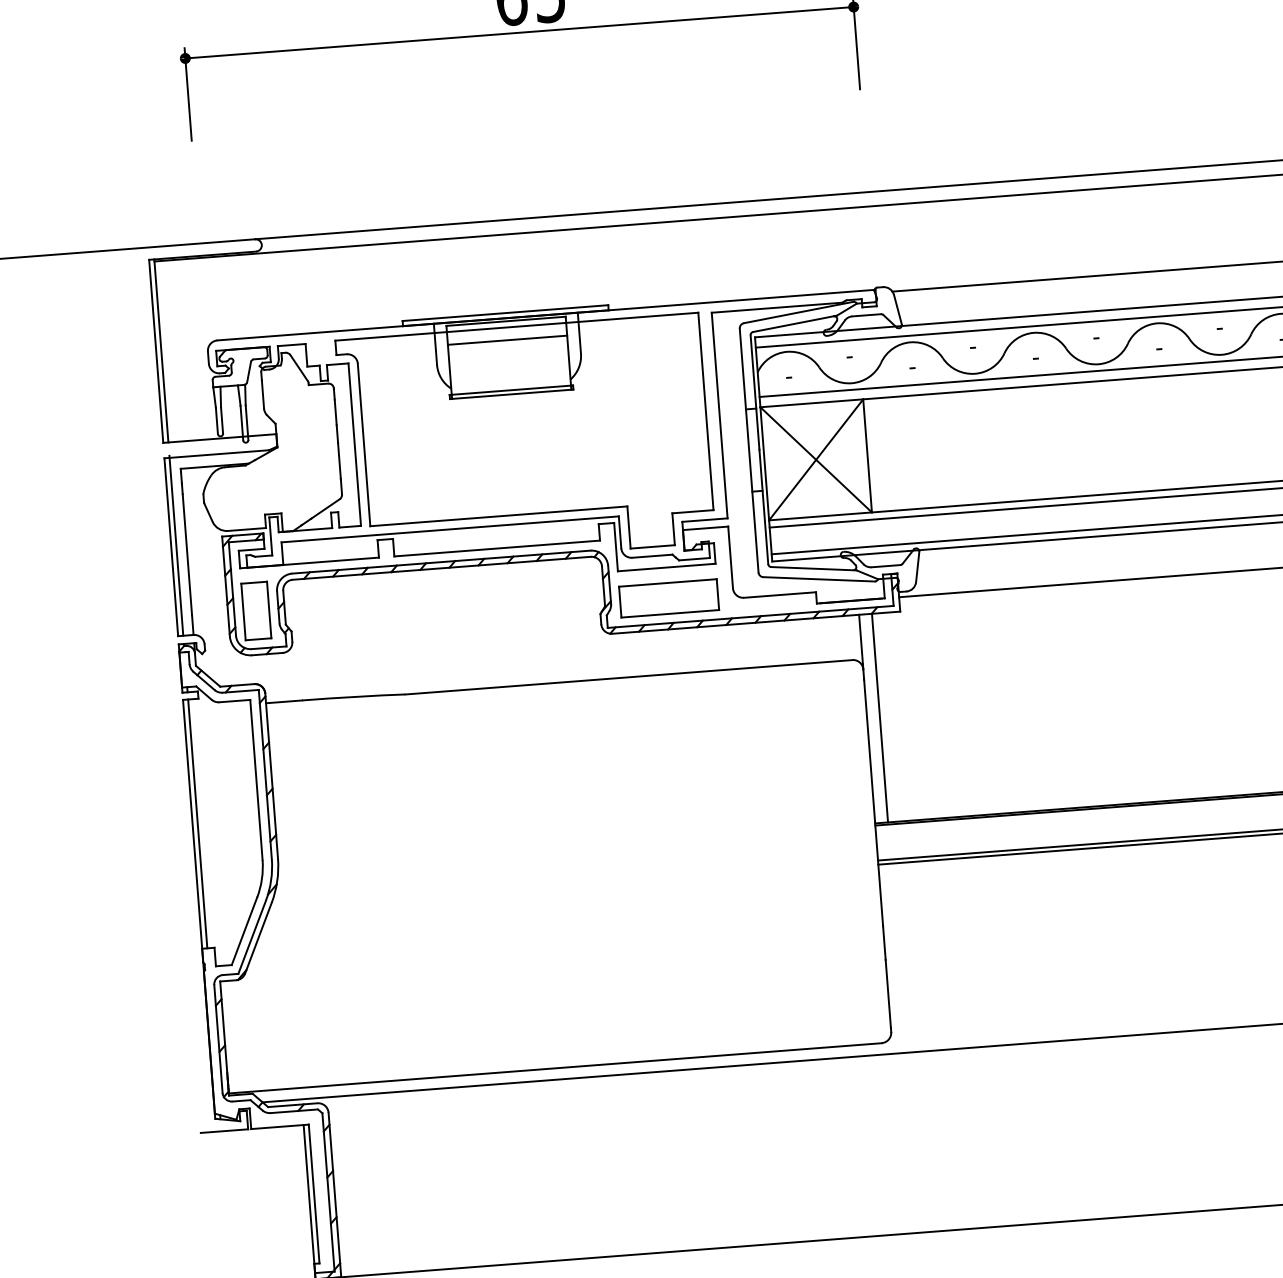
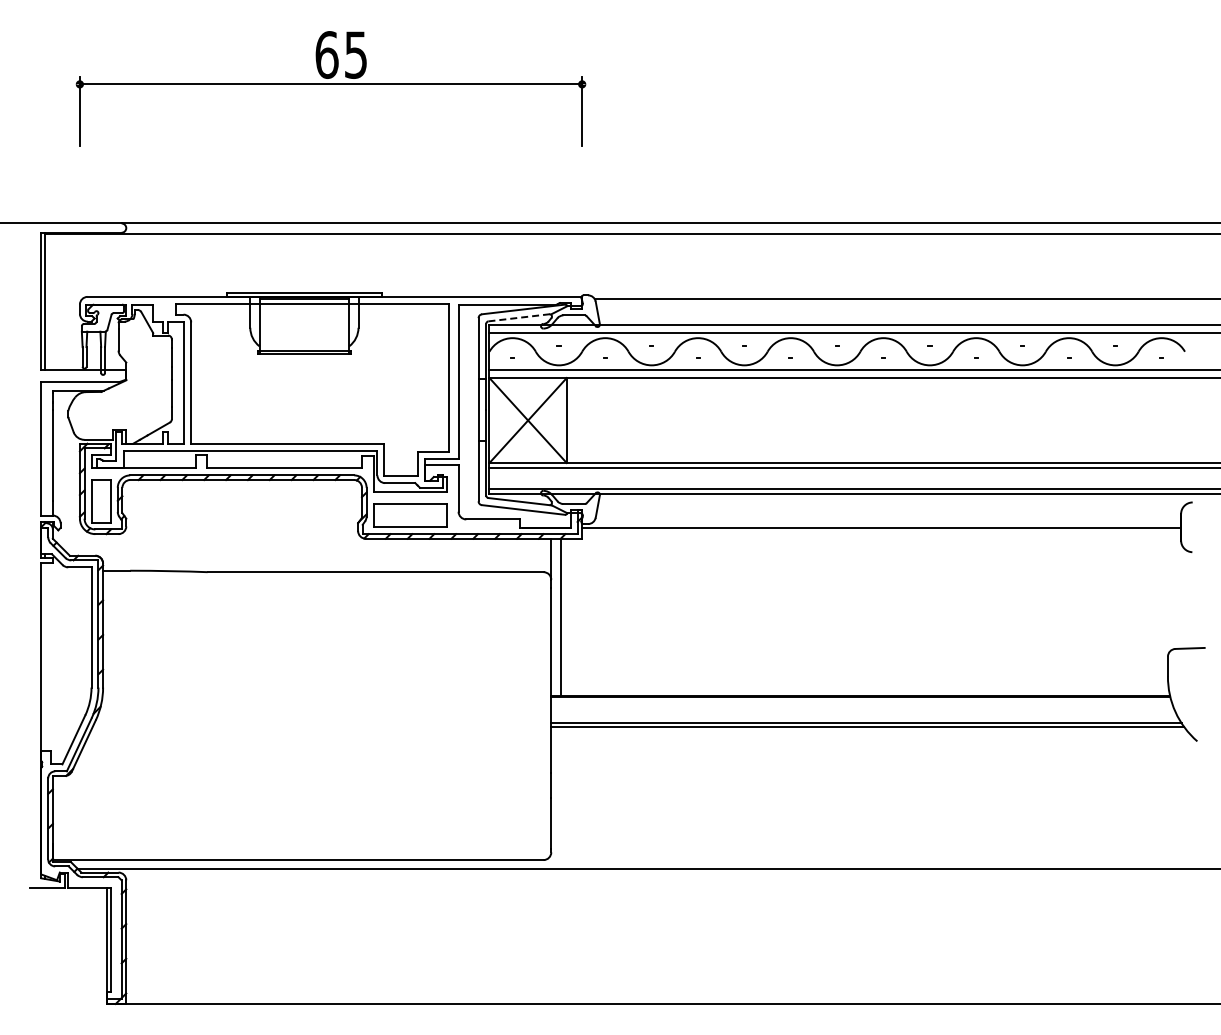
line: (795, 323) -> (520, 317), solid -> dashed
line: (507, 340) -> (304, 313), removed
line: (176, 545) -> (45, 447), removed
line: (198, 823) -> (45, 656), removed

